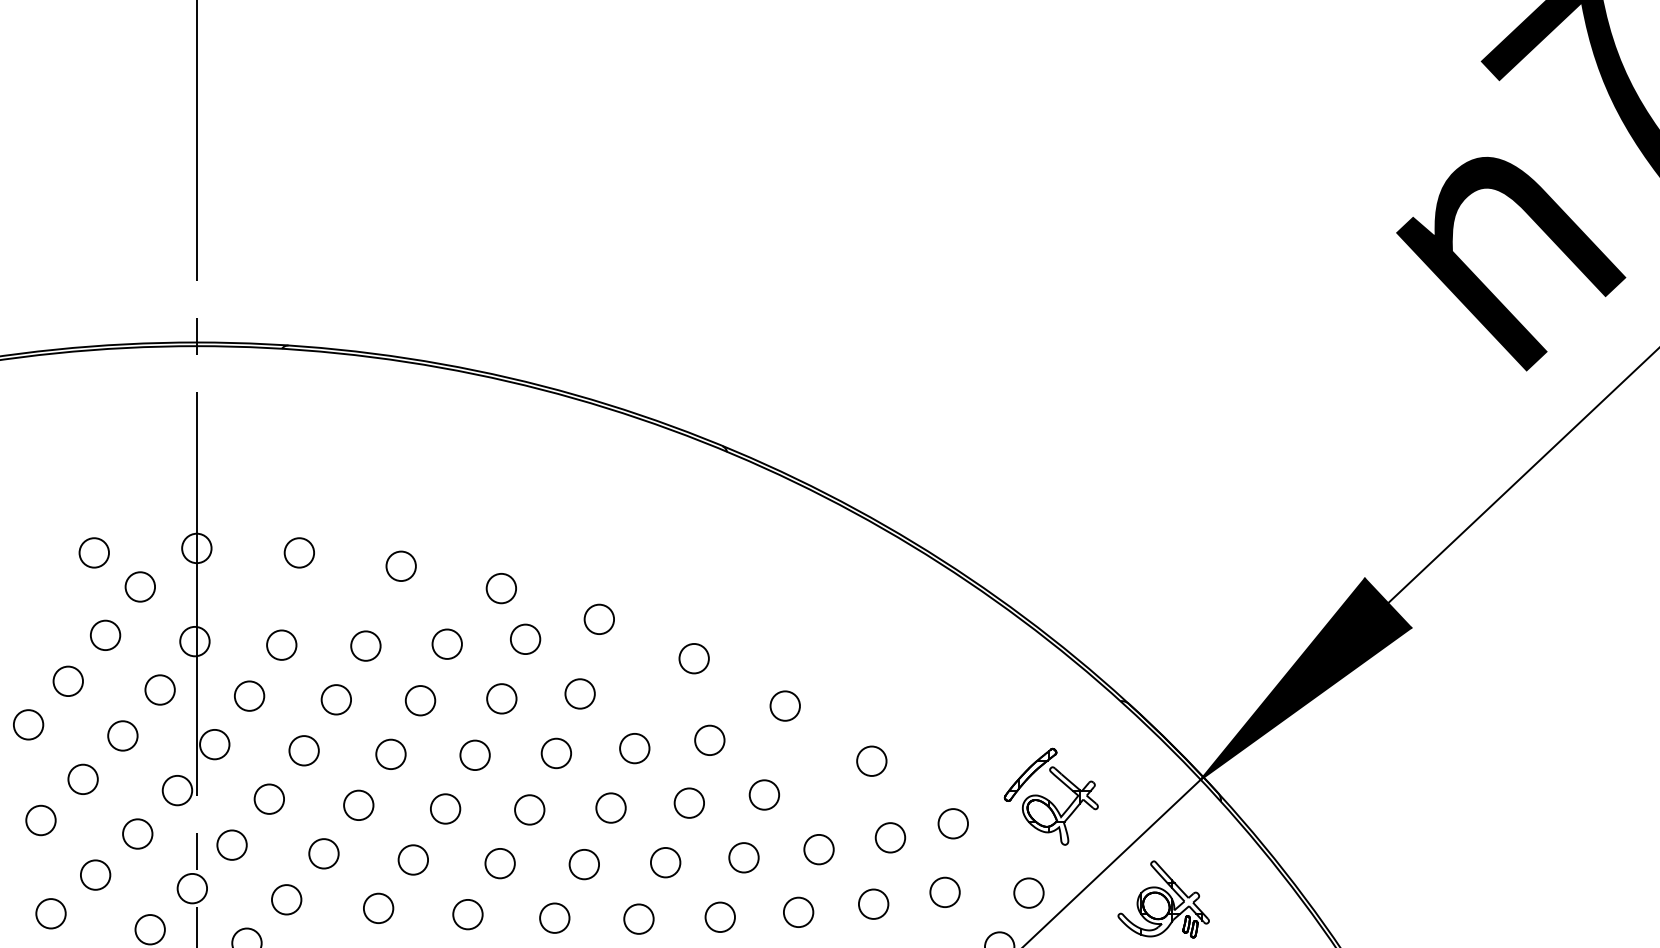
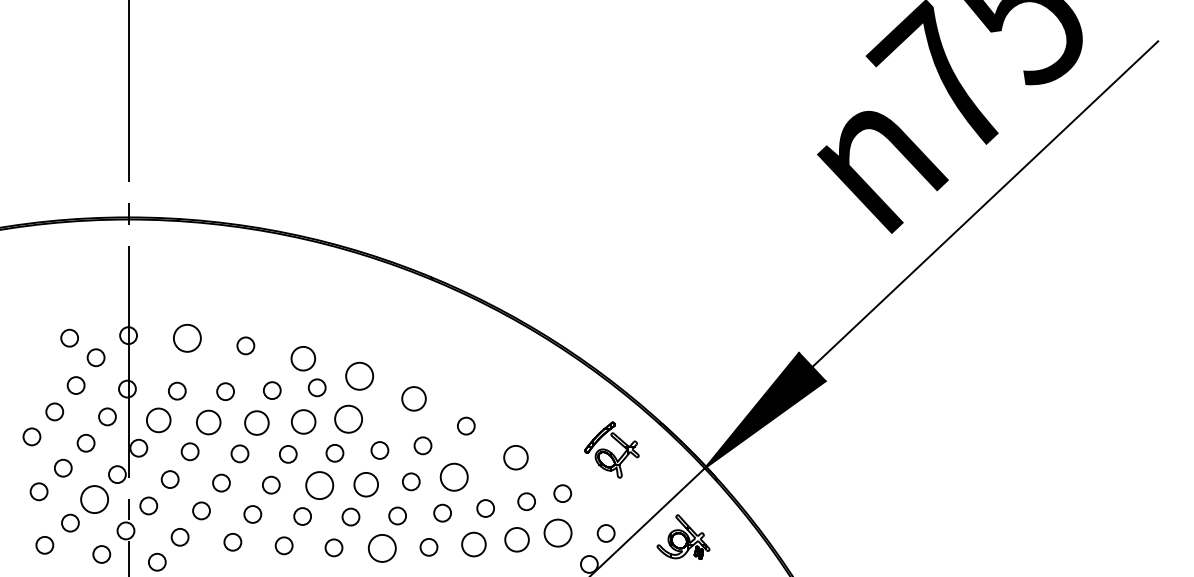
circle: (299, 551) -> (187, 337), size x1.6
circle: (501, 588) -> (303, 358), size x1.4
circle: (599, 619) -> (359, 376), size x1.6
circle: (693, 657) -> (413, 398), size x1.4
circle: (580, 692) -> (348, 418), size x1.6
circle: (249, 696) -> (158, 420), size x1.4
circle: (501, 698) -> (303, 421), size x1.4
circle: (336, 699) -> (208, 422), size x1.4
circle: (419, 699) -> (256, 422), size x1.4
circle: (870, 760) -> (515, 457), size x1.4
circle: (764, 793) -> (454, 476), size x1.6
part: (1050, 795) -> (611, 449), moved
circle: (611, 807) -> (366, 484), size x1.4
circle: (529, 809) -> (319, 485), size x1.6
circle: (137, 833) -> (94, 499), size x1.6
circle: (944, 891) -> (557, 532), size x1.6
circle: (872, 903) -> (516, 539), size x1.4
circle: (797, 912) -> (473, 544), size x1.4
circle: (637, 917) -> (381, 547), size x1.6

